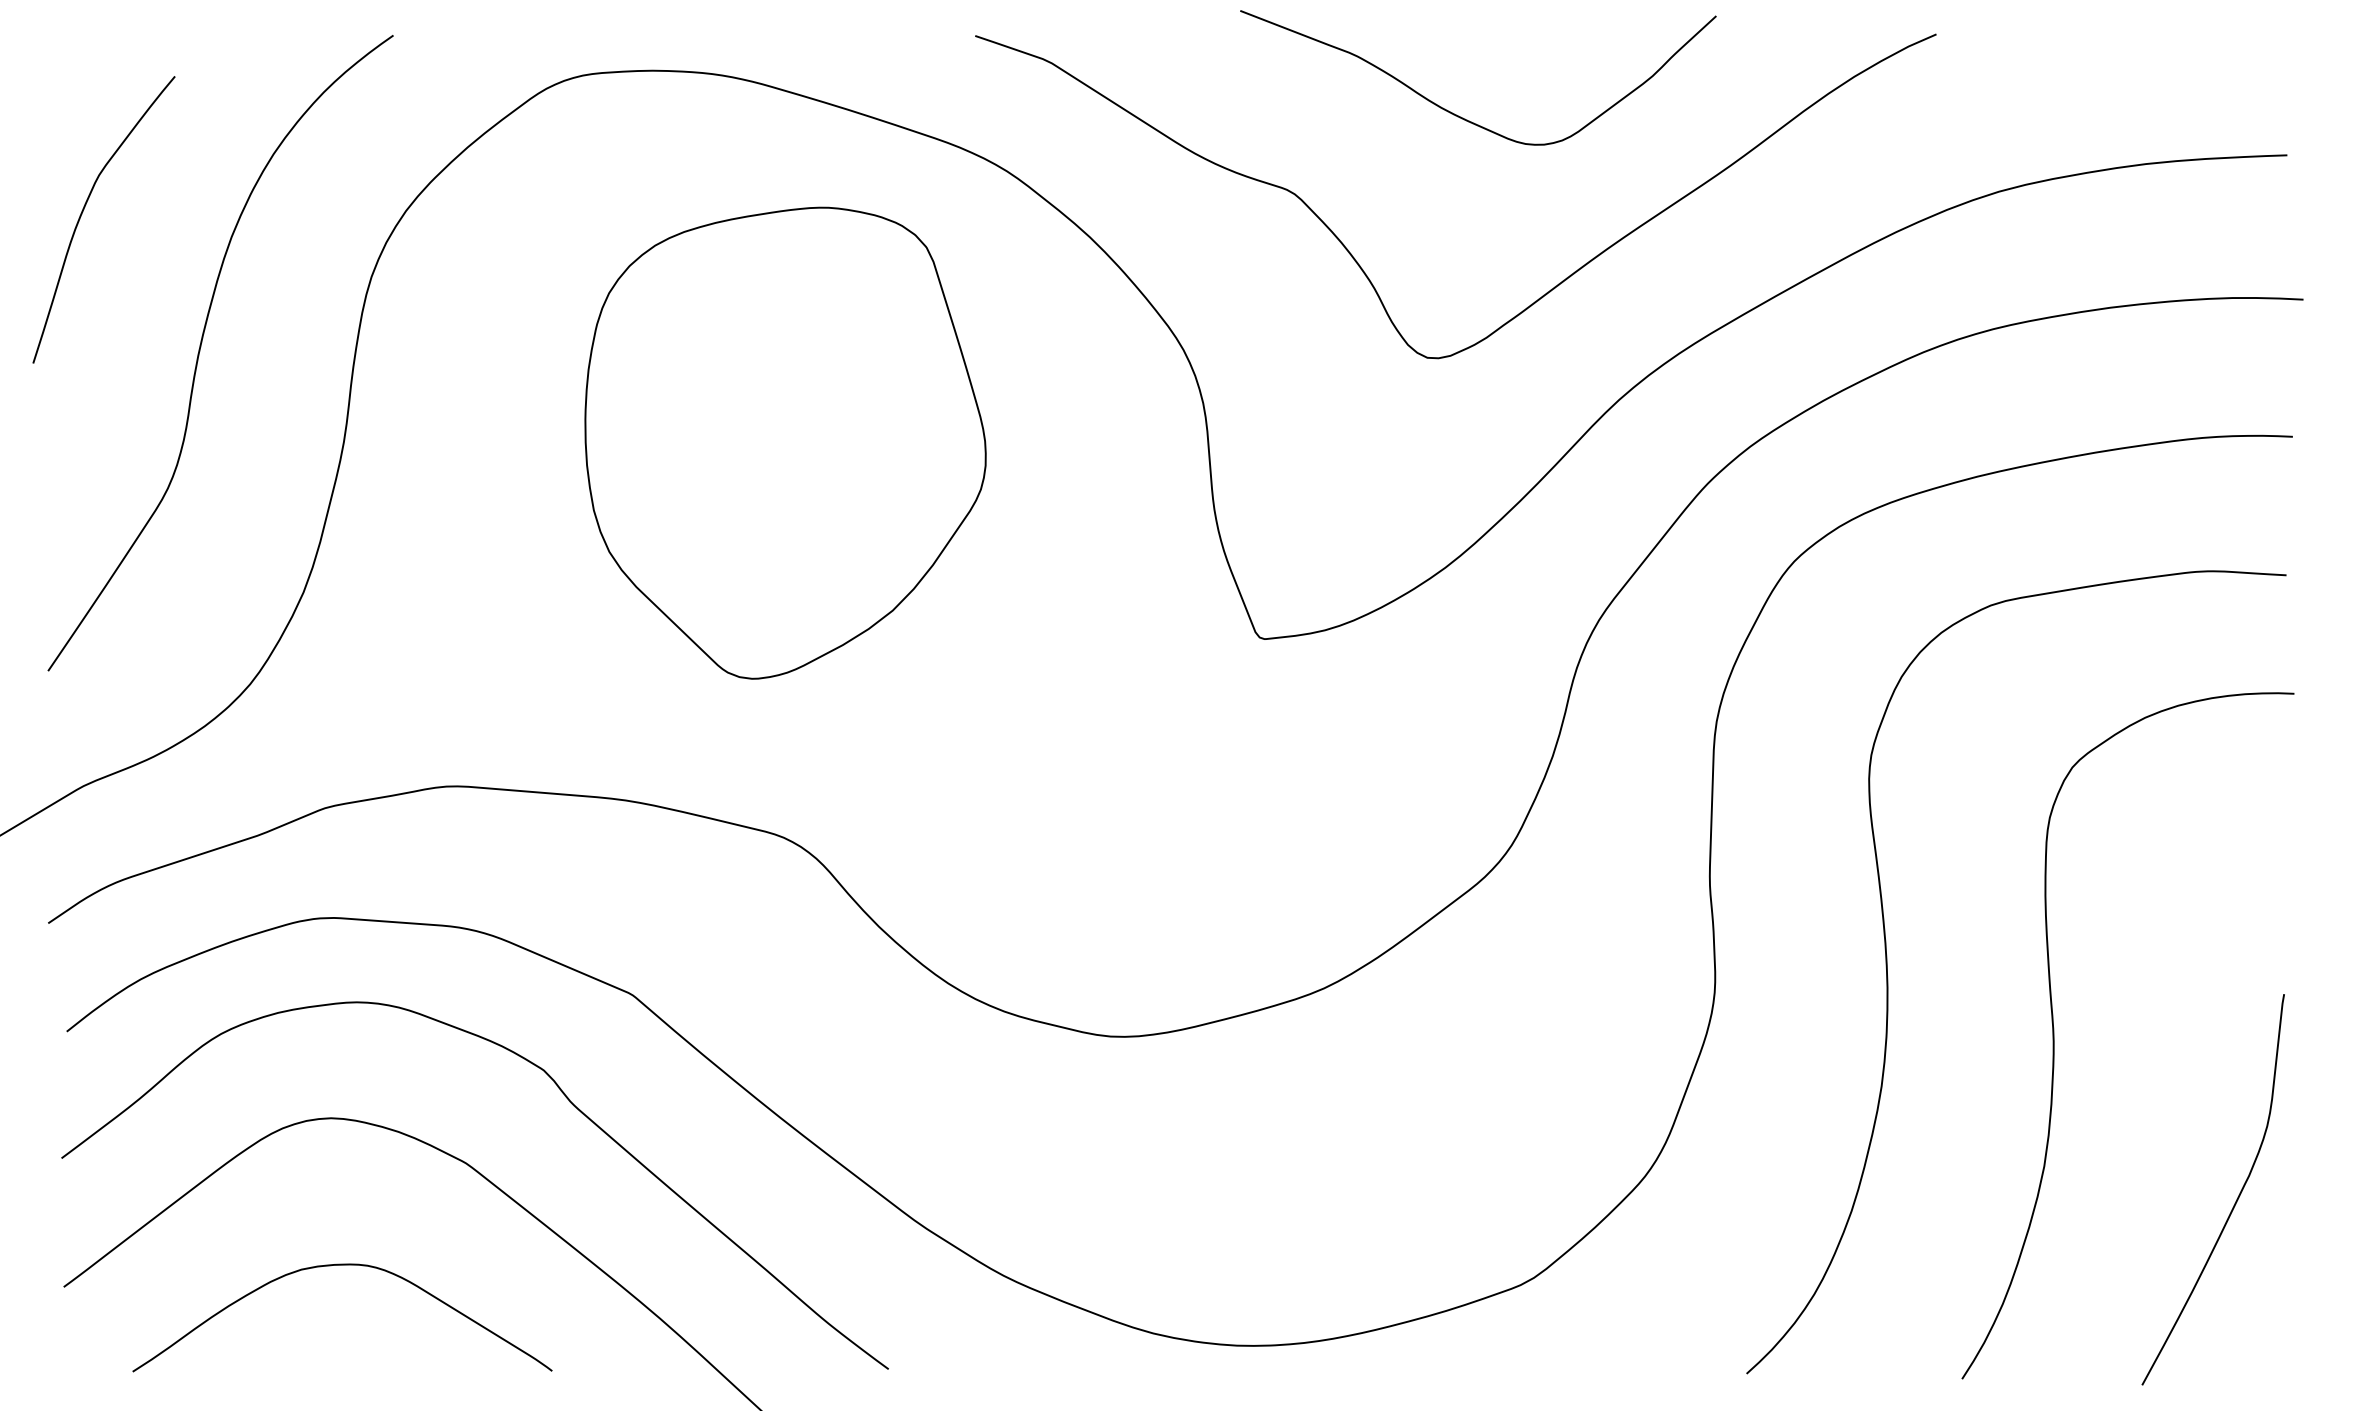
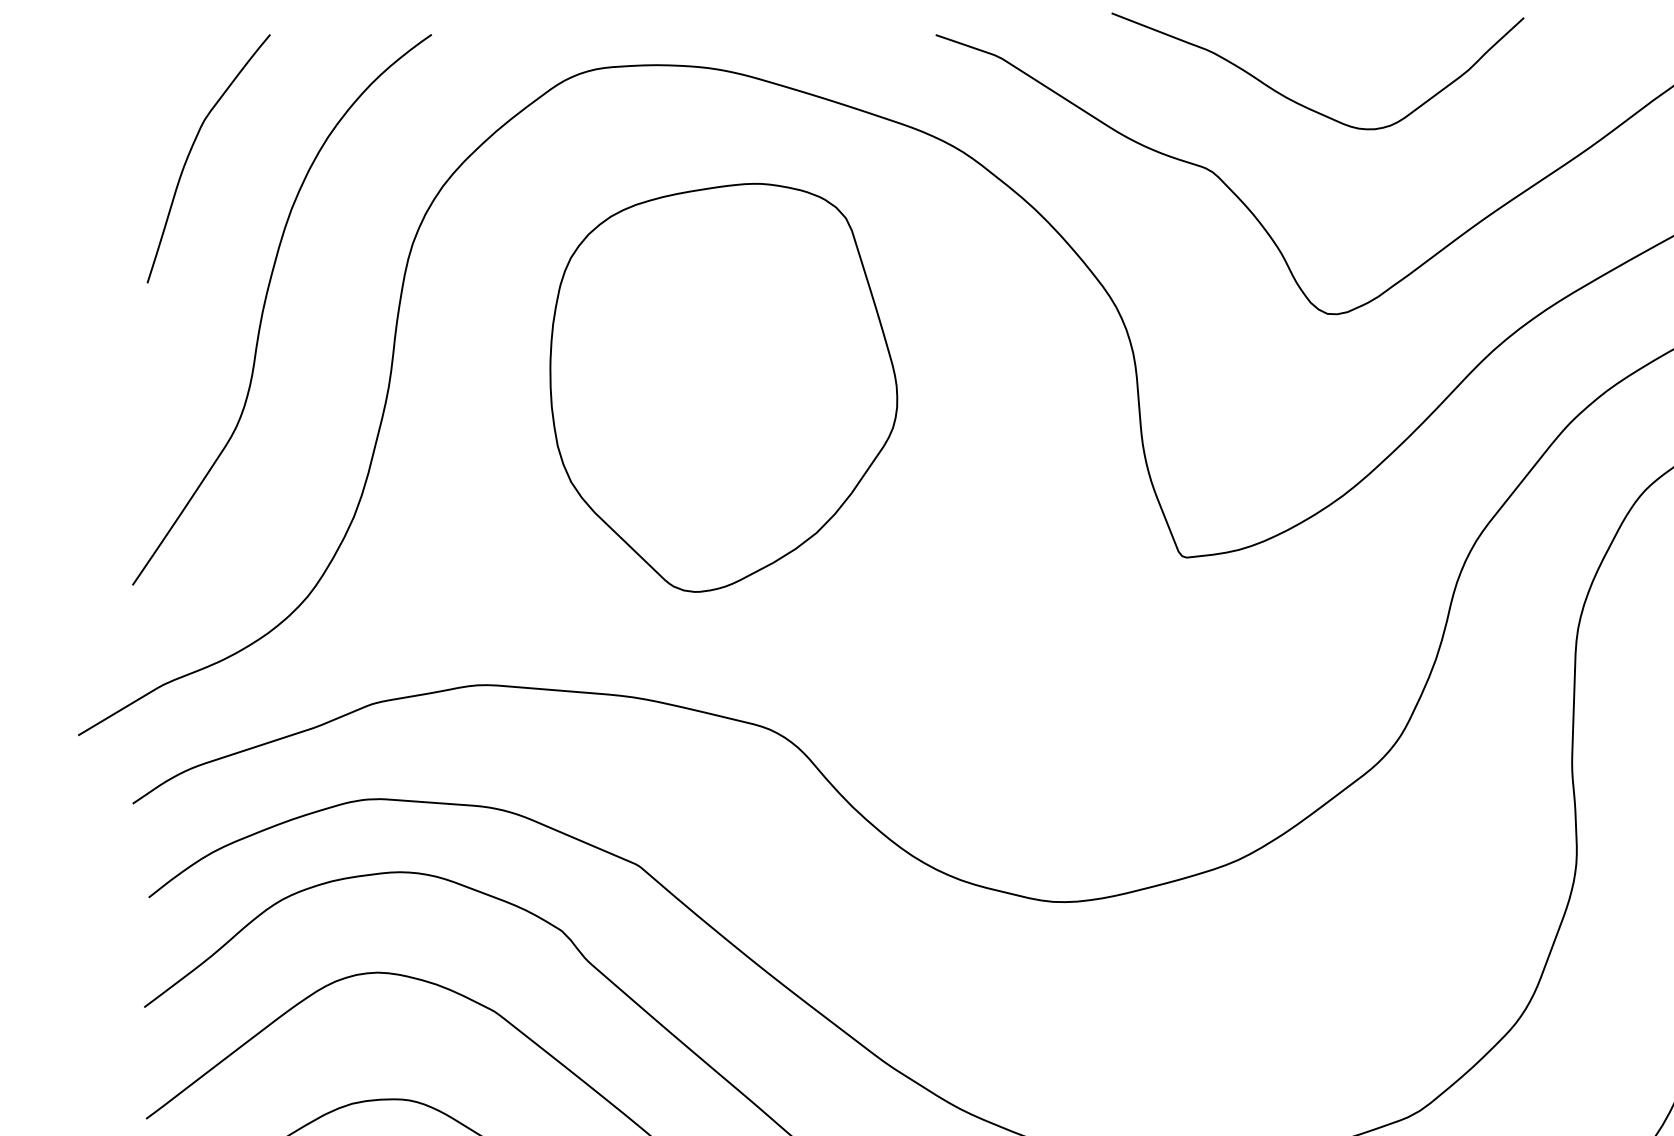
curve: (1463, 117) -> (1305, 105), moved
curve: (83, 212) -> (190, 152), moved
part: (785, 442) -> (723, 387), moved

